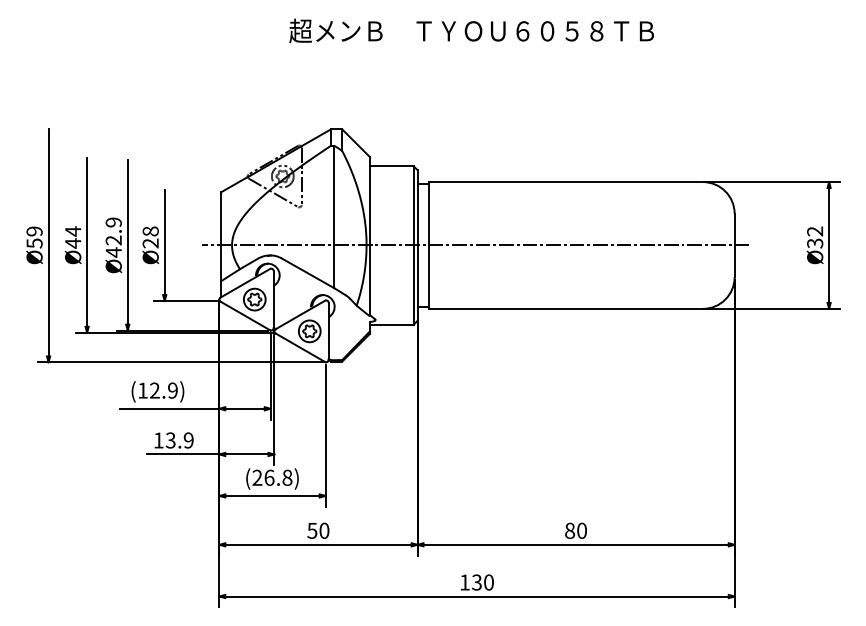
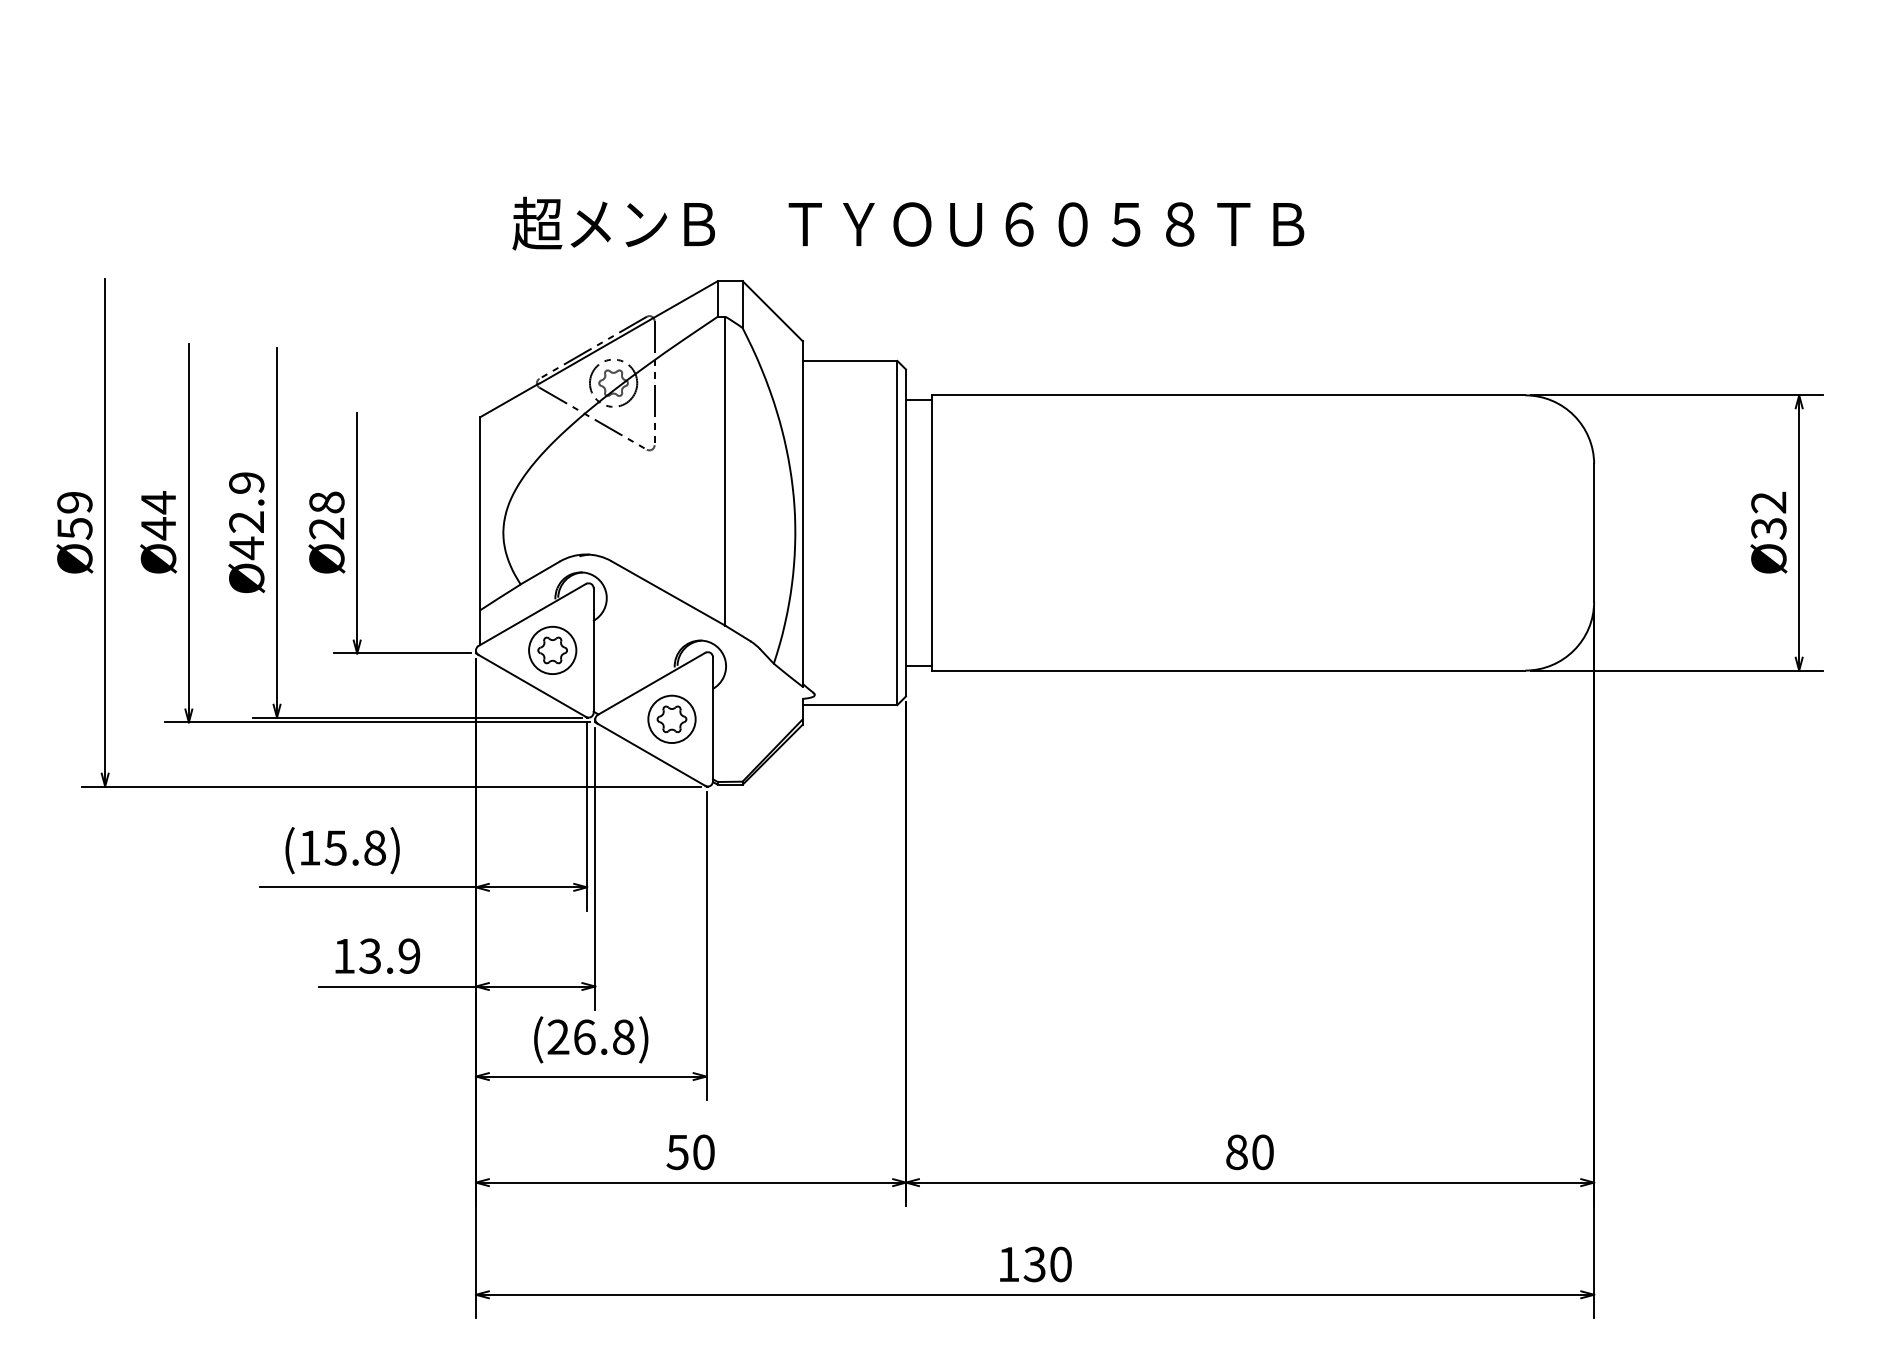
text: (471, 30) -> (908, 222), moved
line: (475, 245) -> (1031, 533), removed
text: (163, 390) -> (354, 847), (12.9) -> (15.8)

